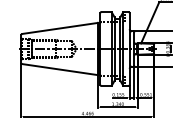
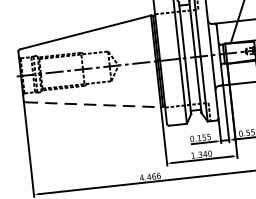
line: (60, 69) -> (94, 104), solid -> dashed

